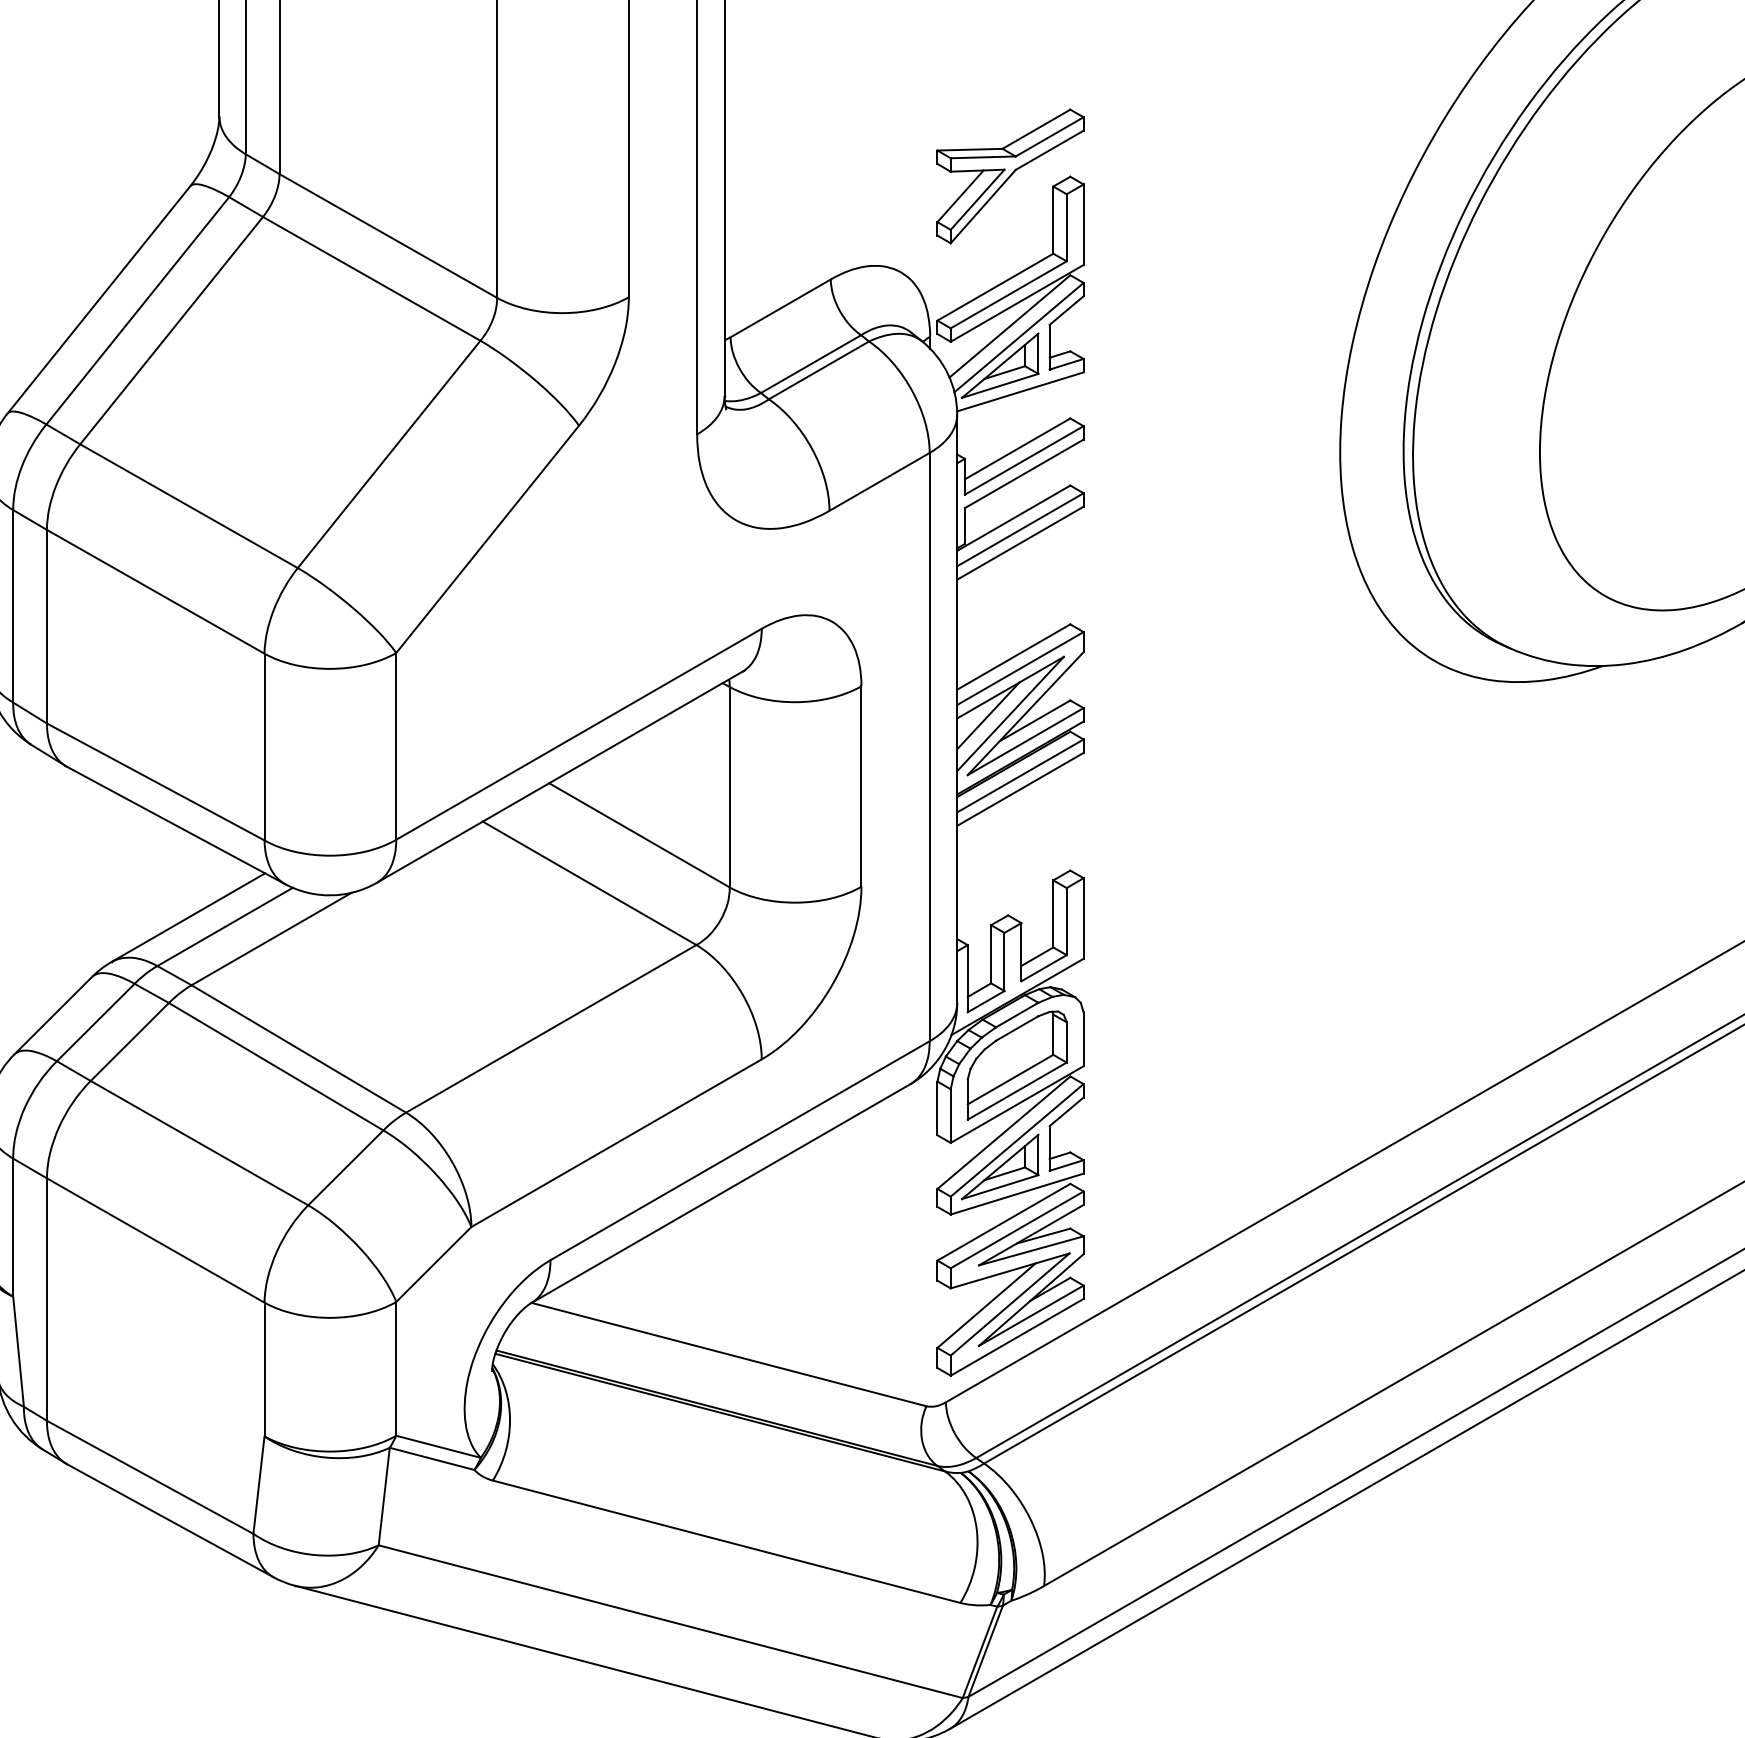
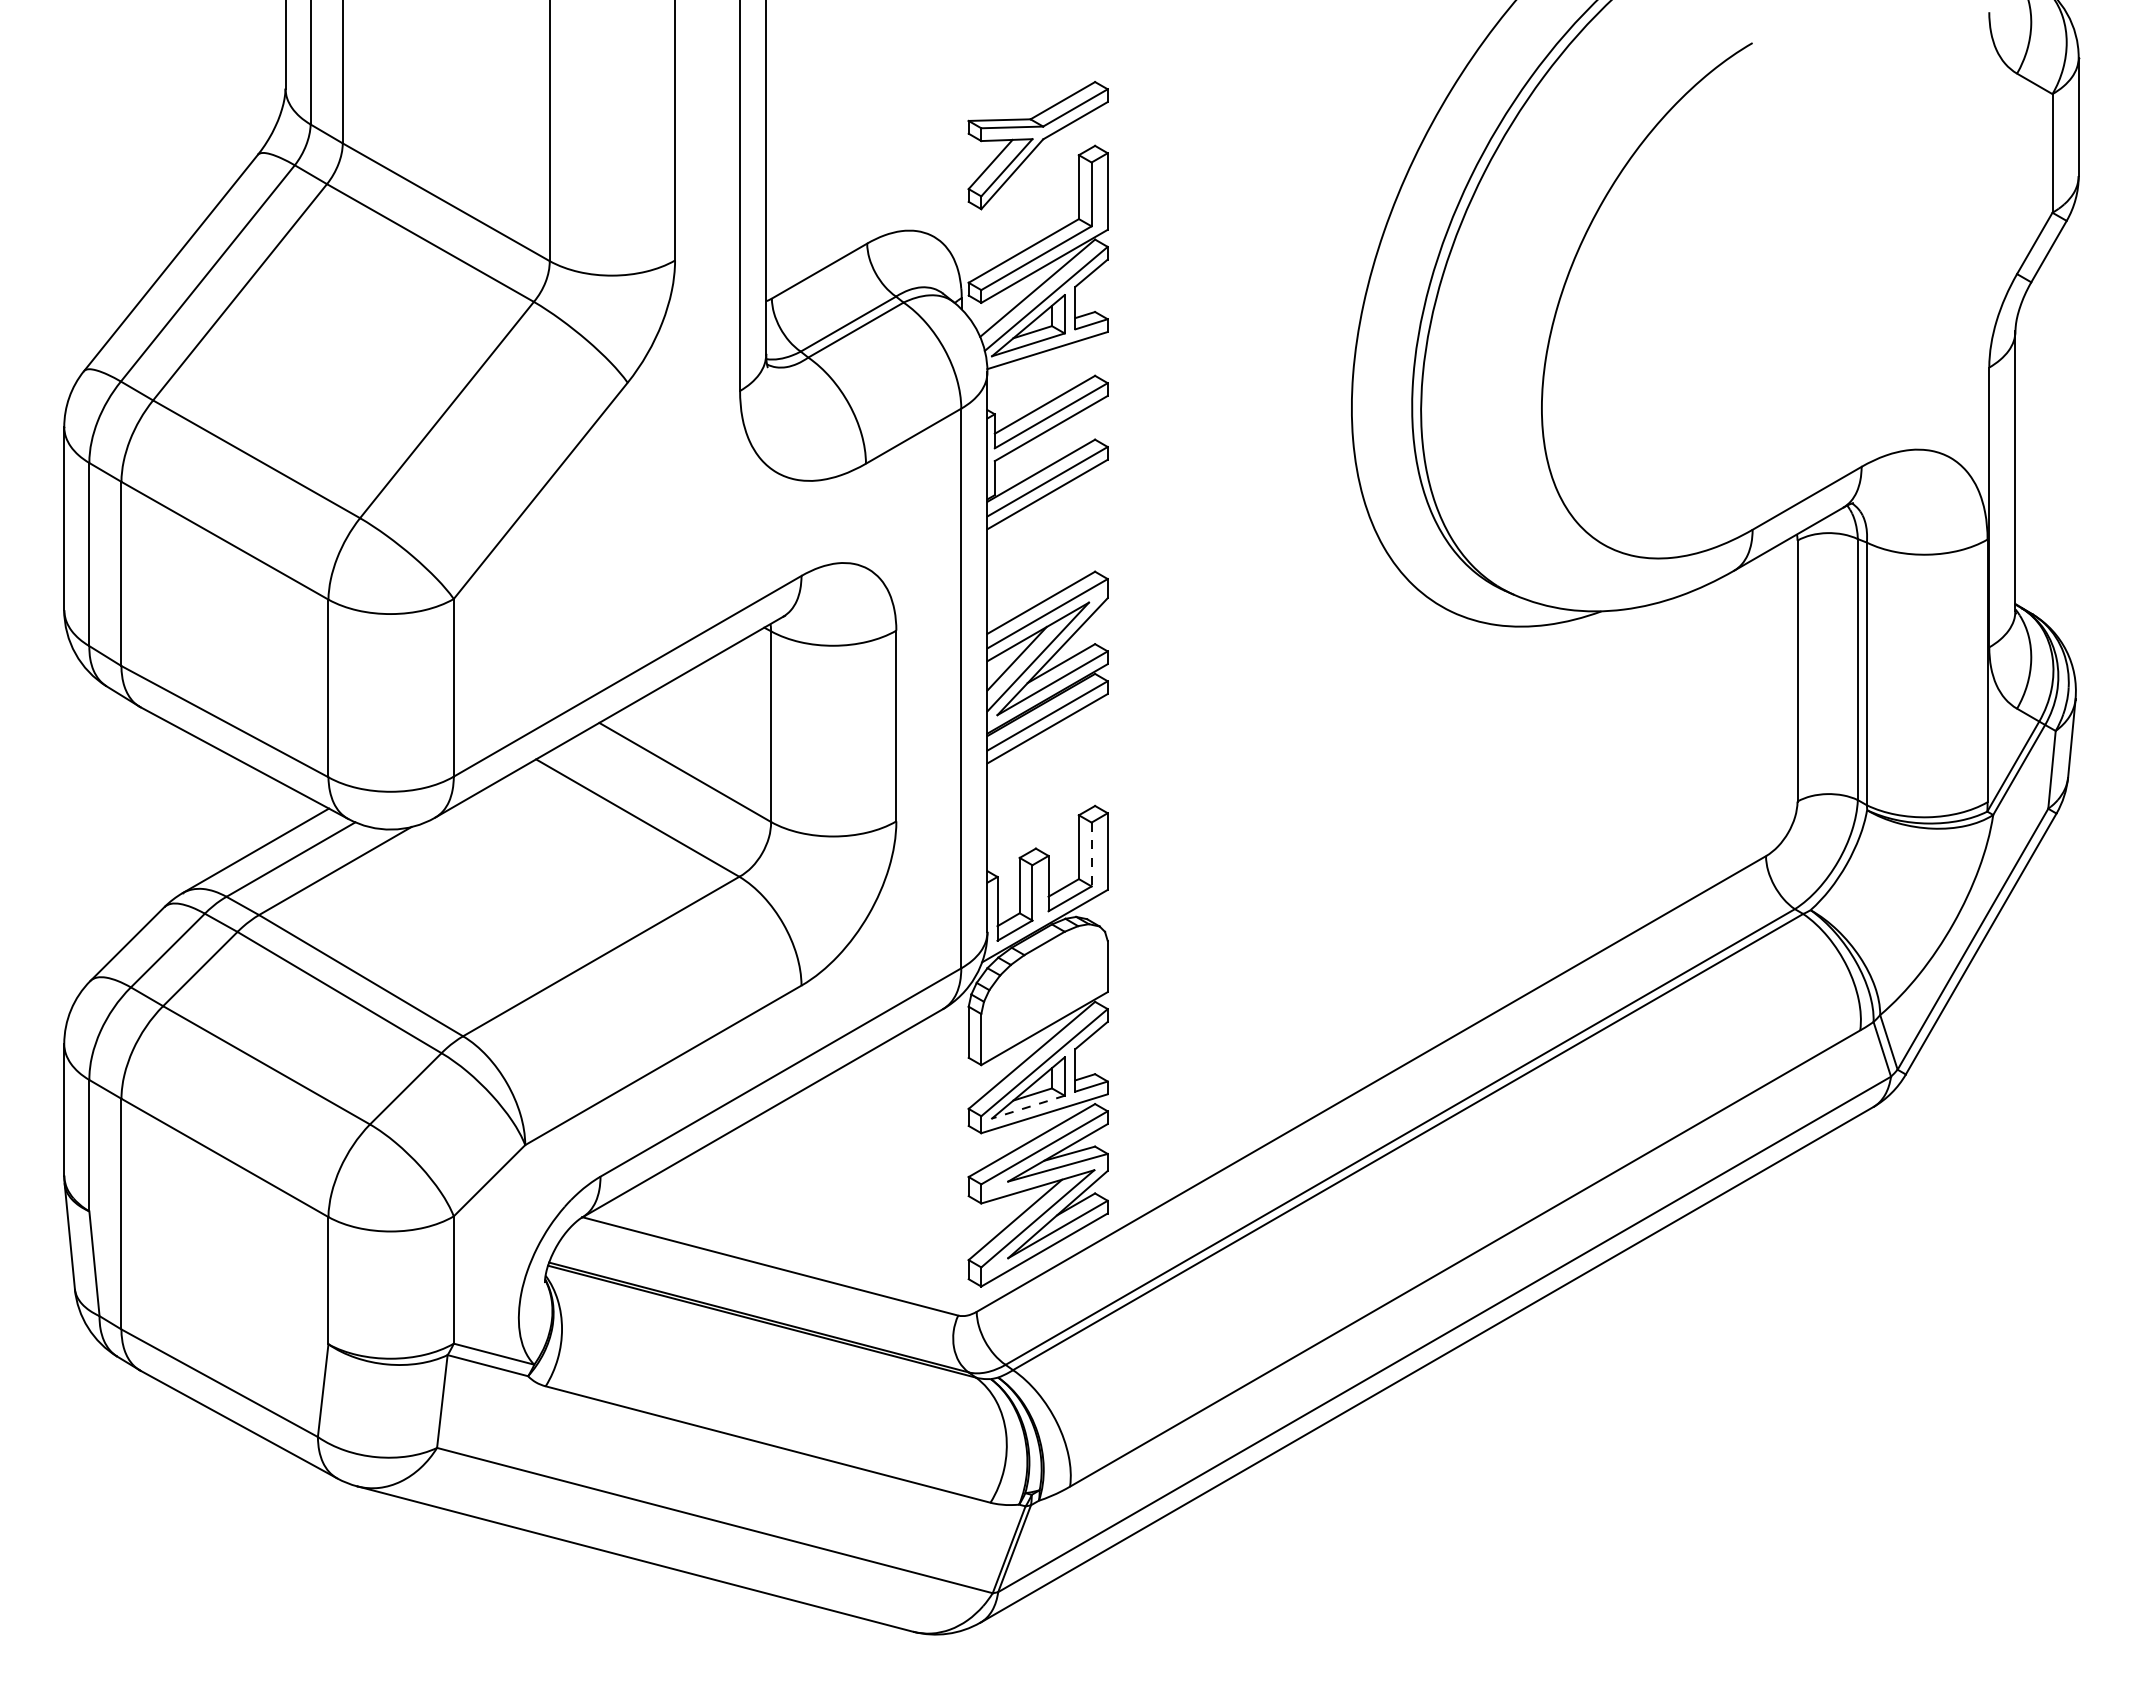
line: (1066, 921) -> (1091, 854), solid -> dashed
part: (1017, 1065) -> (1044, 991), removed
line: (999, 1187) -> (1027, 1107), solid -> dashed

